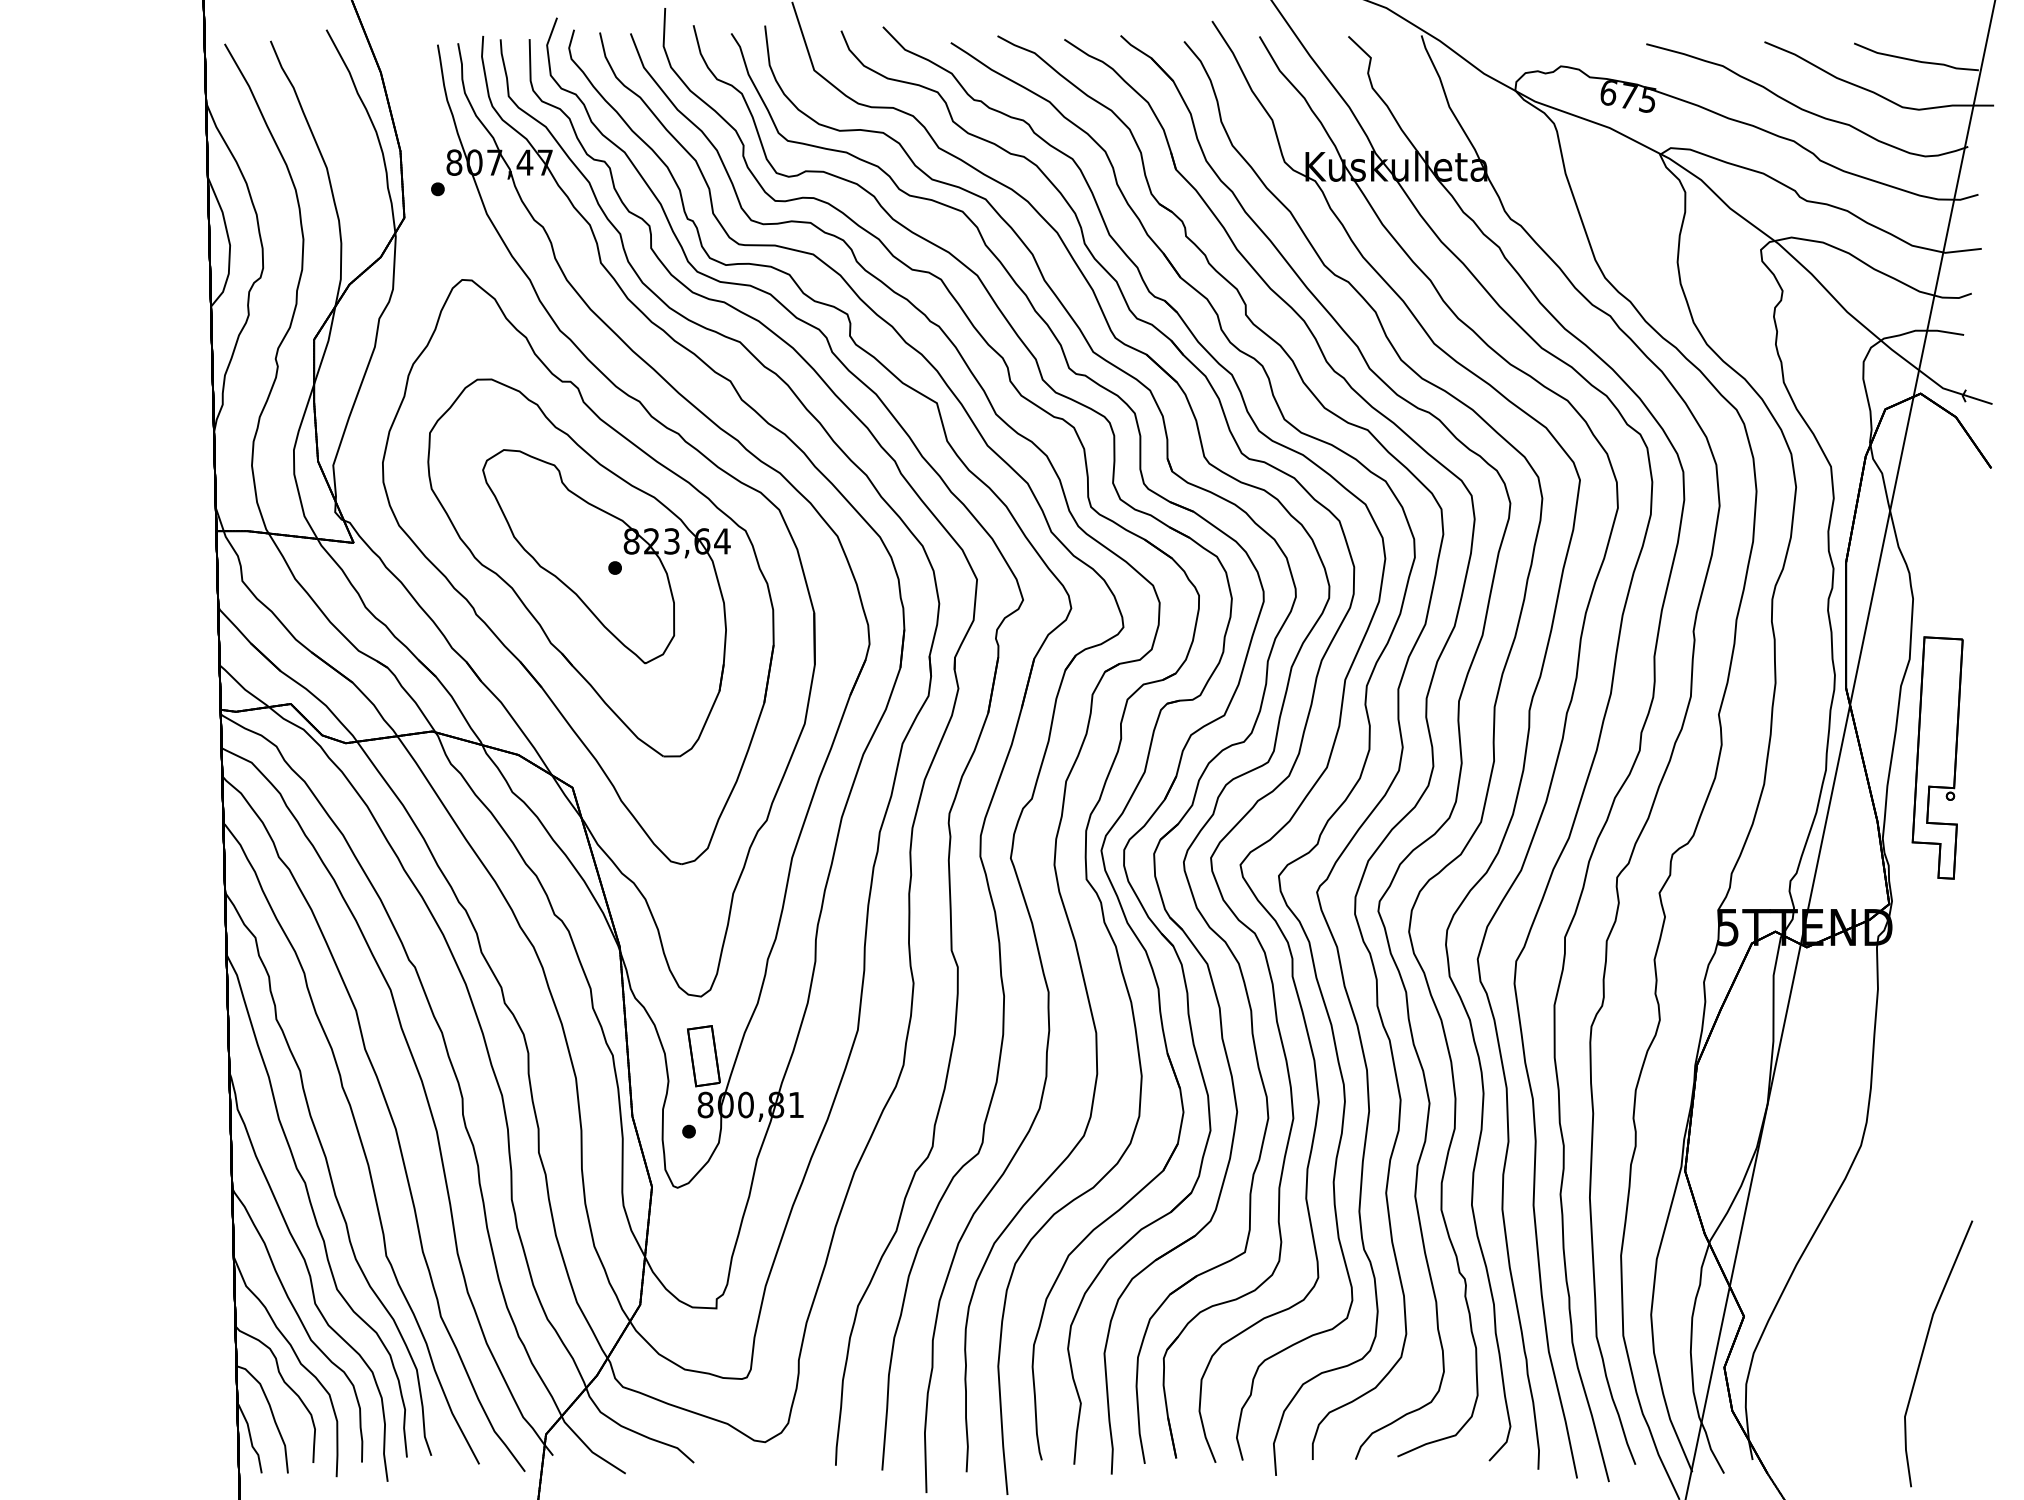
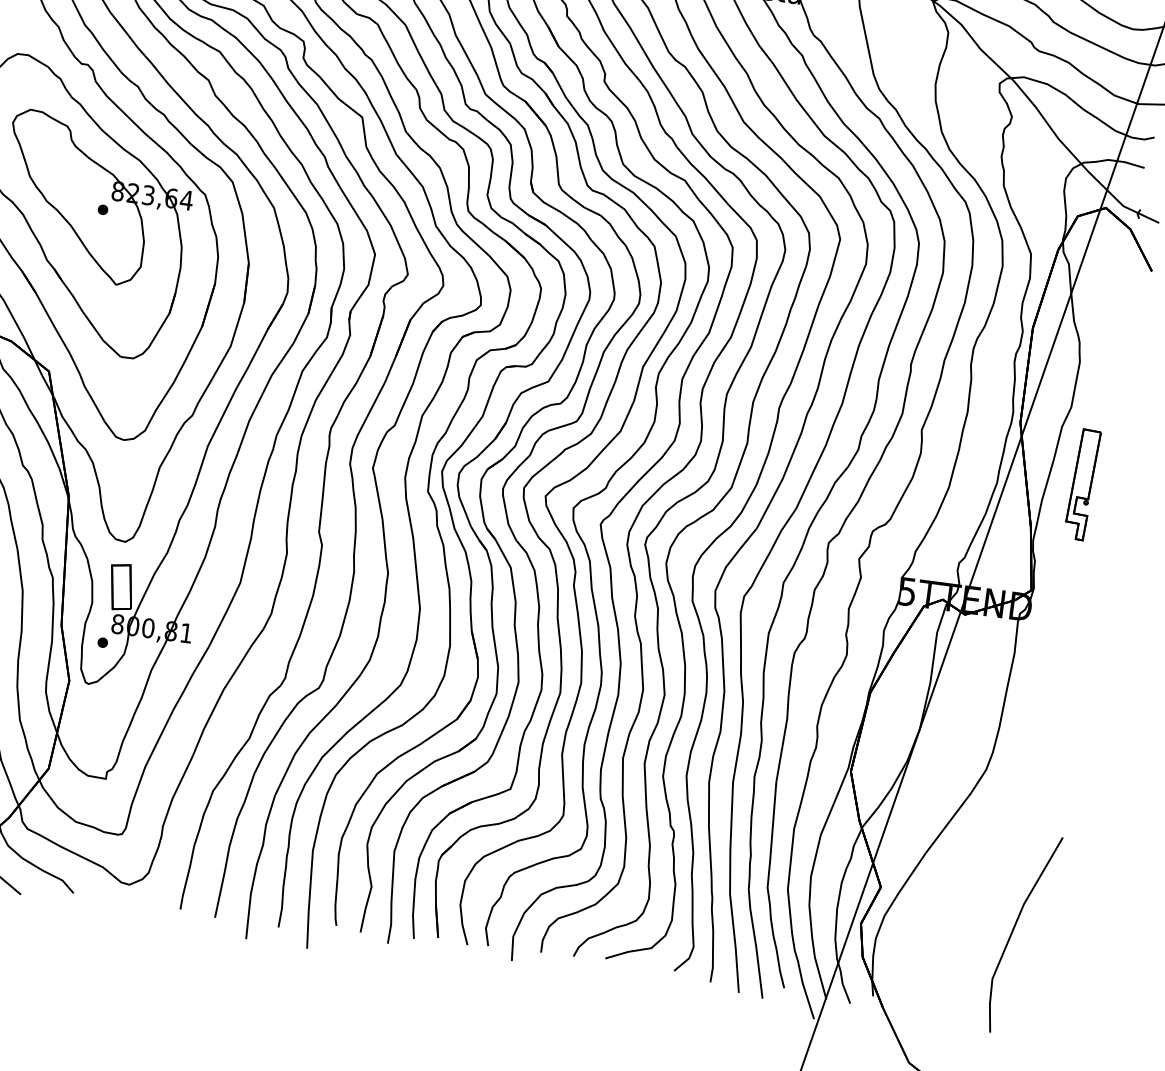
part: (1937, 757) -> (1082, 484), size x0.6

